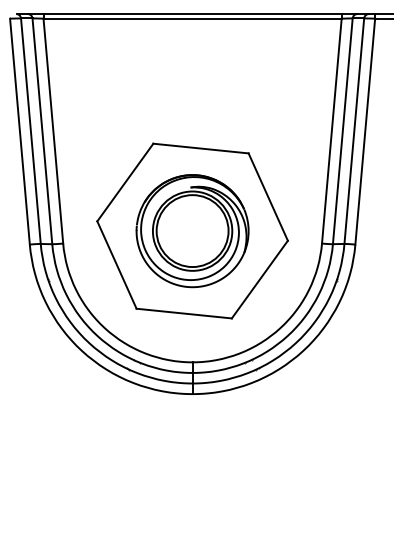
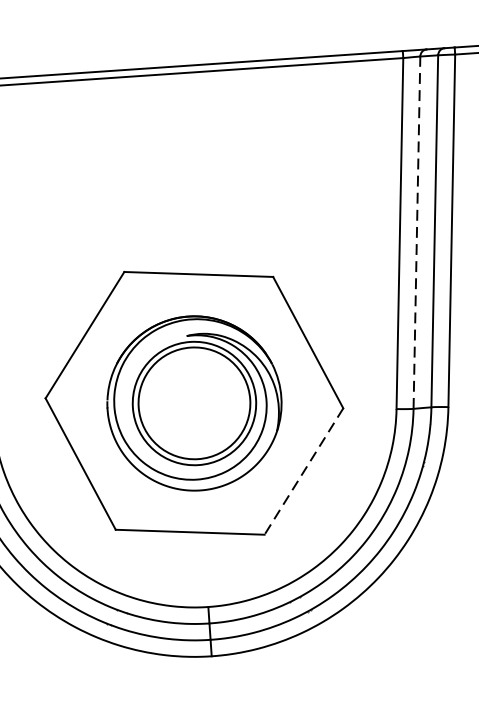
line: (342, 130) -> (416, 231), solid -> dashed
line: (259, 279) -> (303, 471), solid -> dashed

